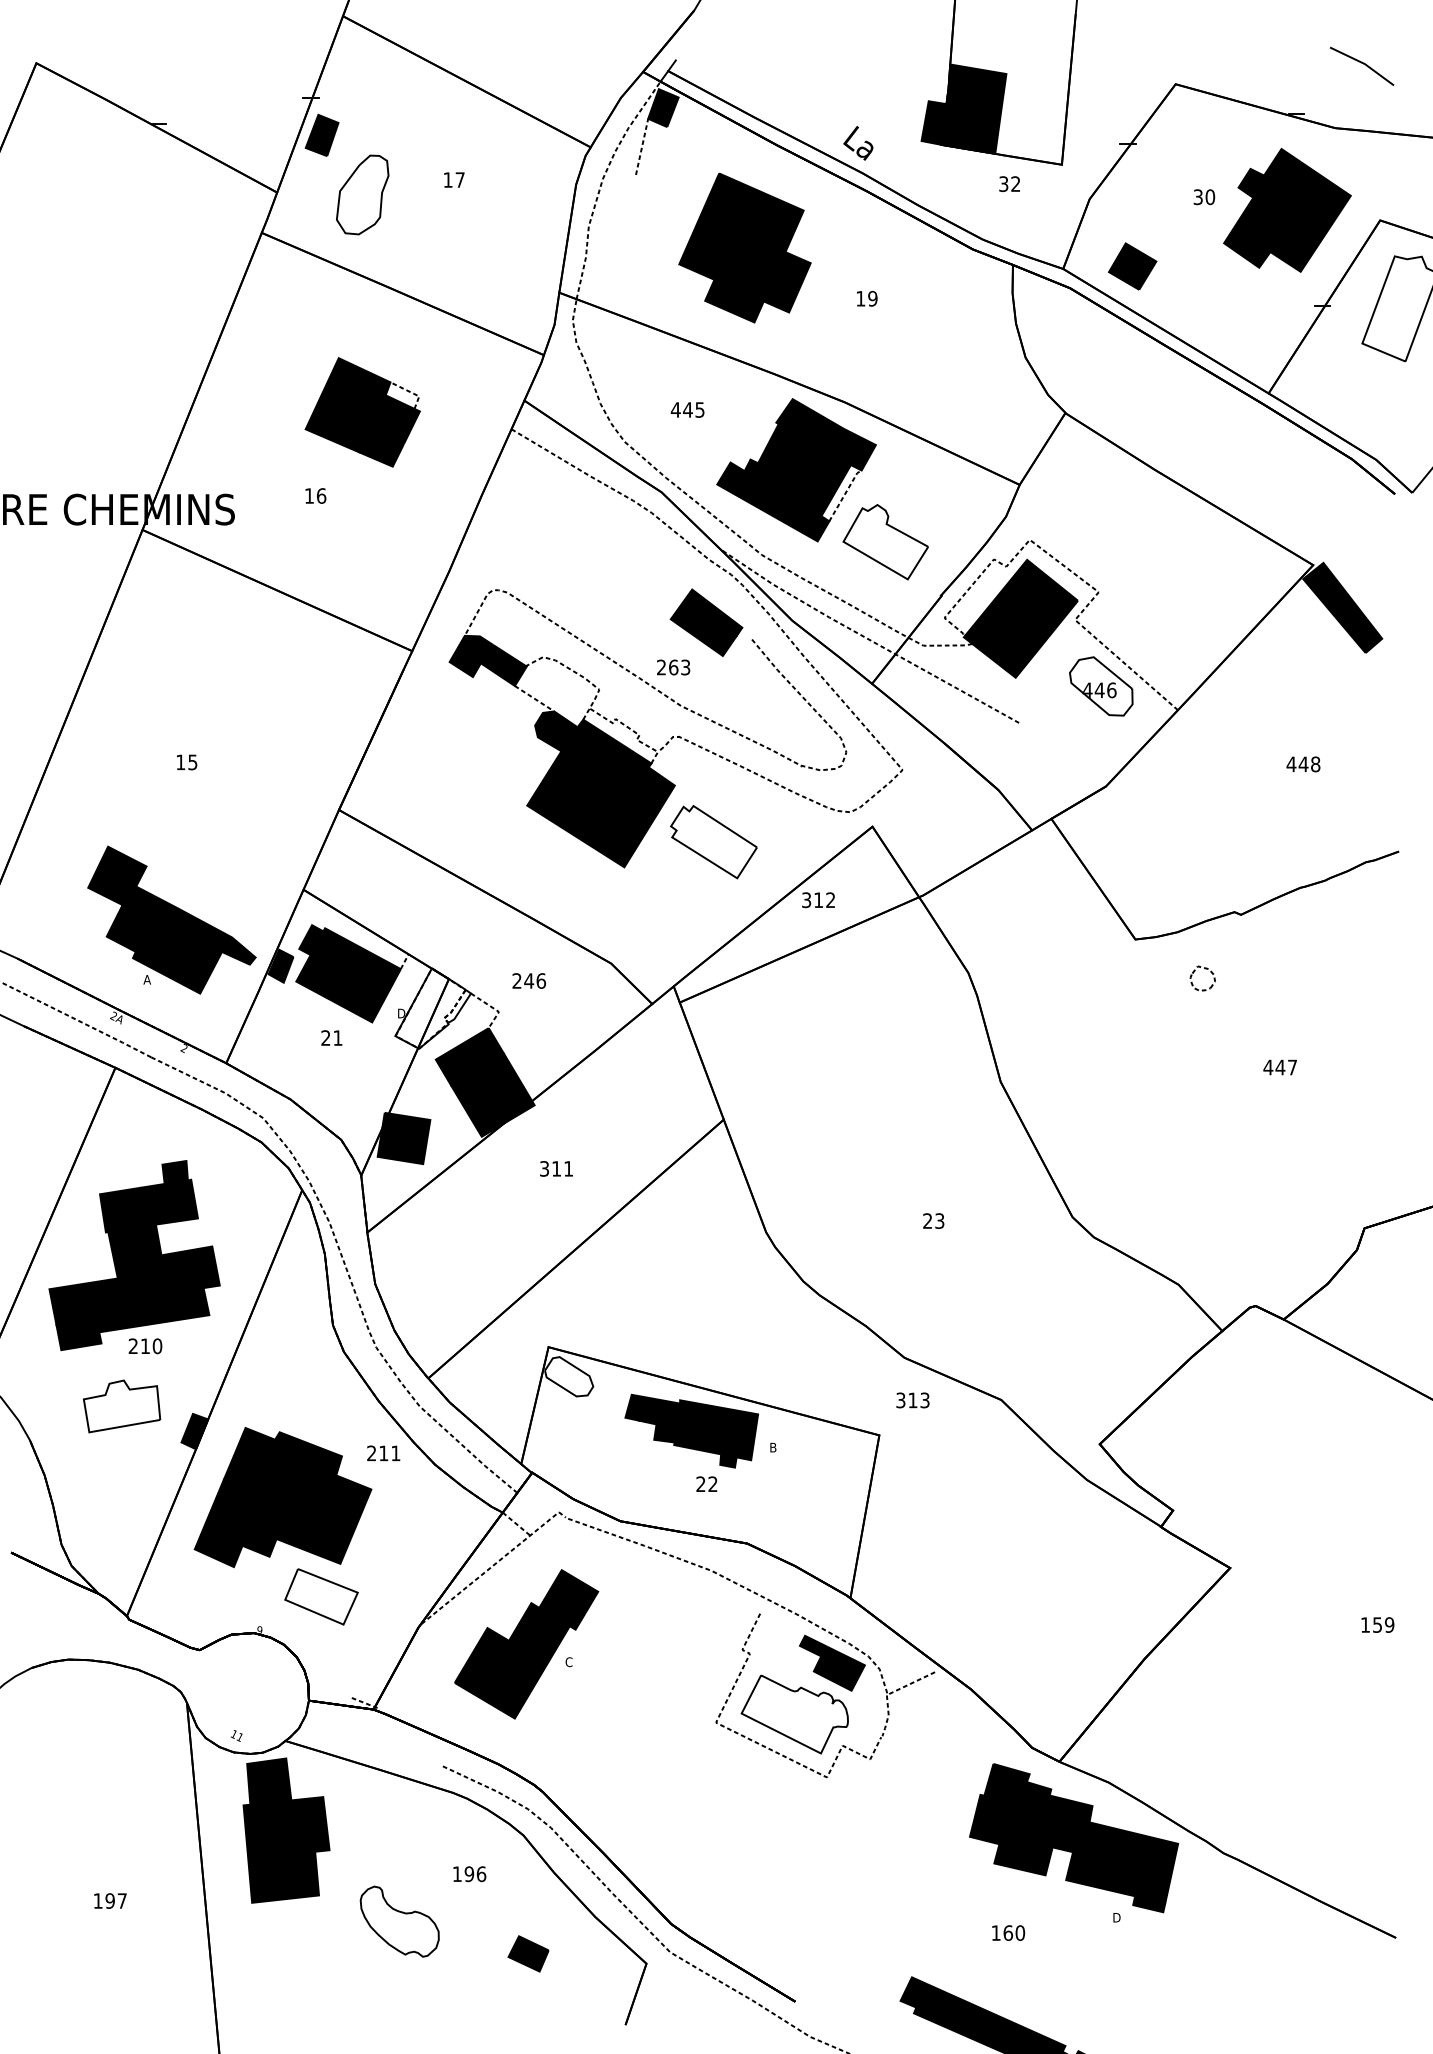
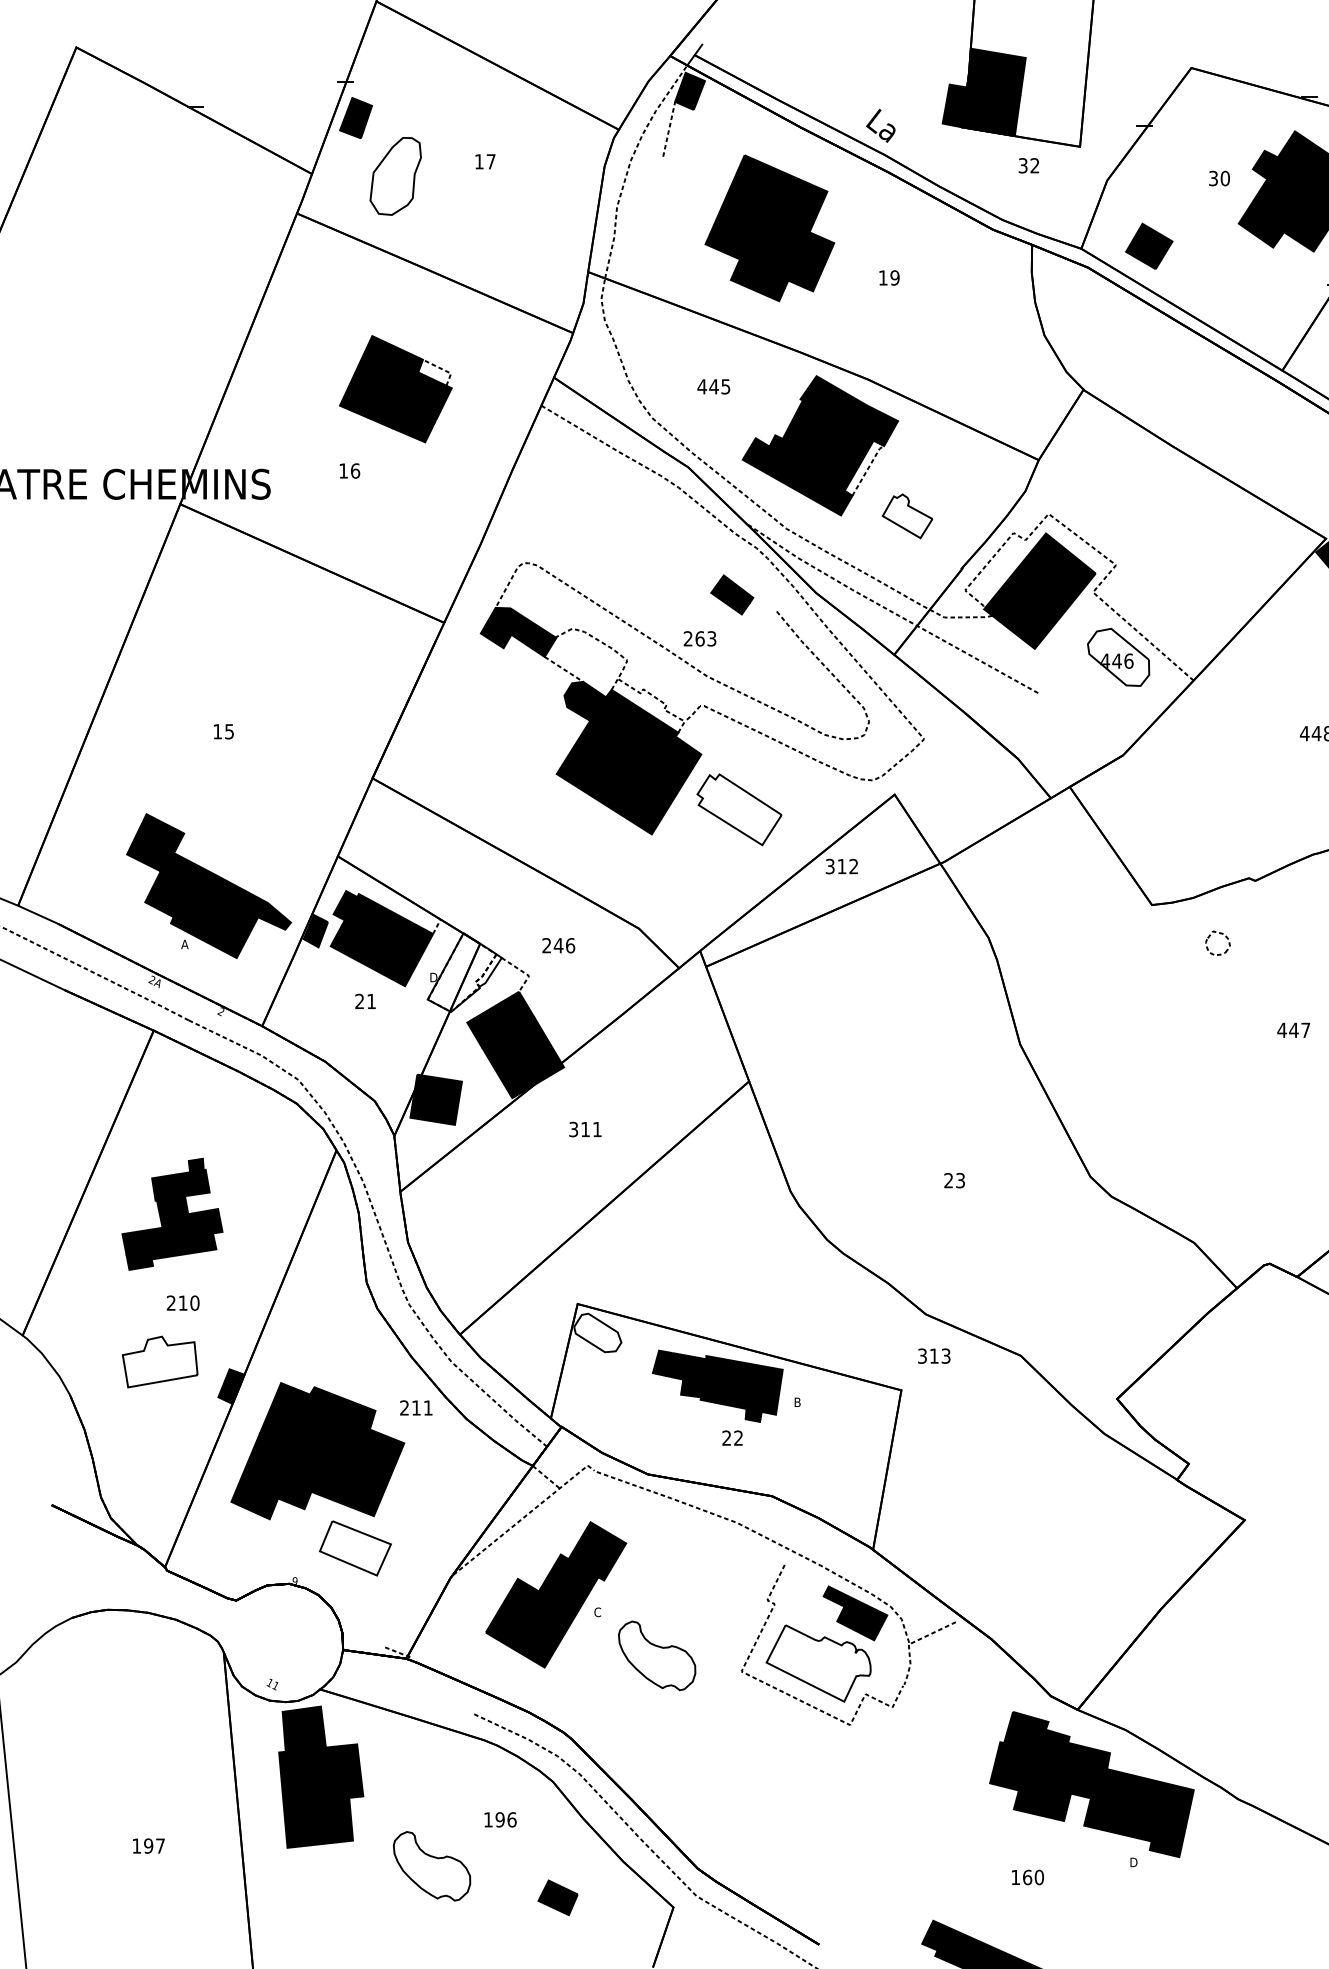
part: (885, 542) -> (907, 516), size x0.6
part: (706, 622) -> (732, 594), size x0.6
part: (134, 1255) -> (172, 1214), size x0.6
part: (629, 1706) -> (656, 1655), added

